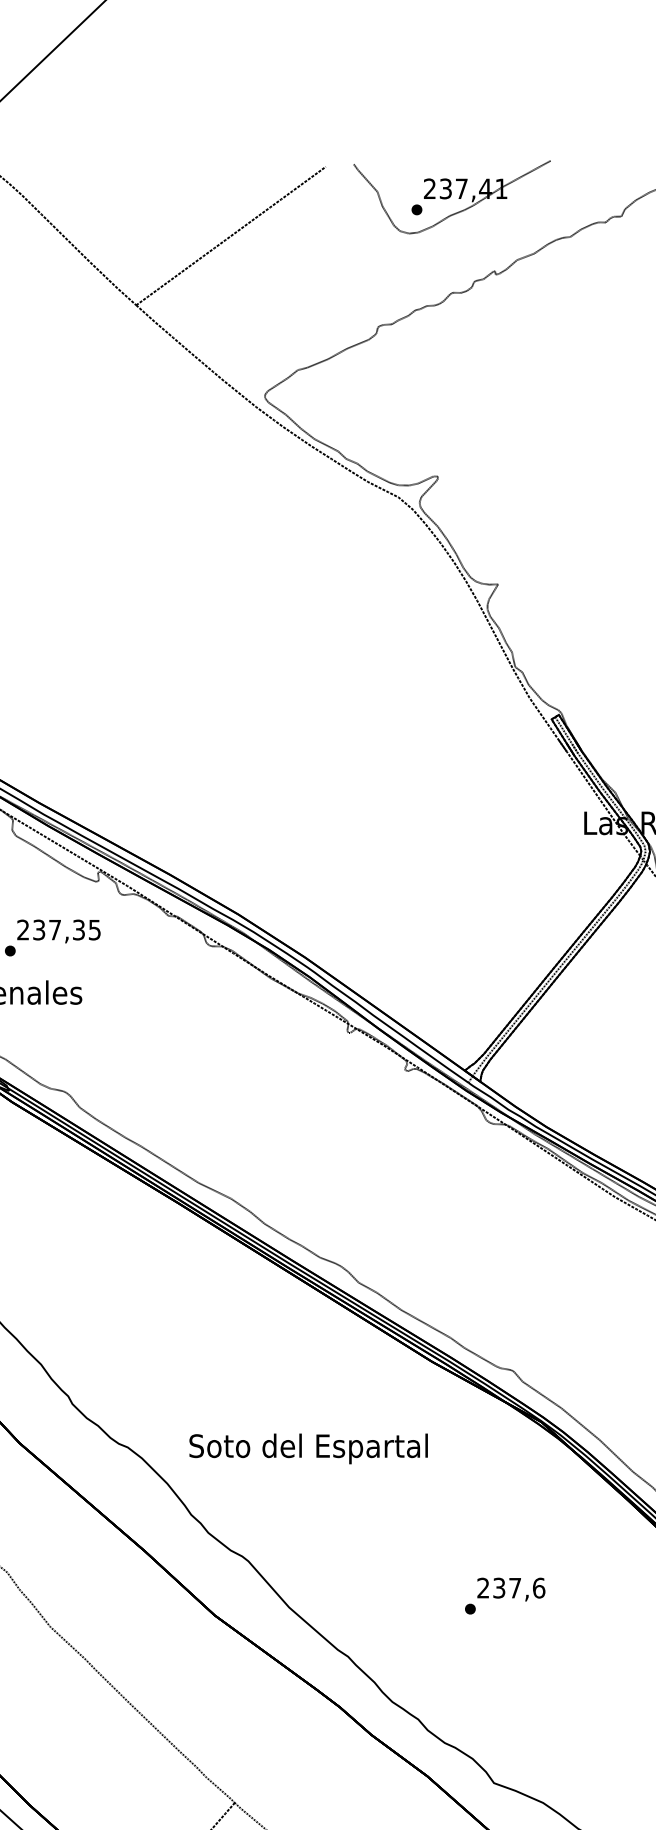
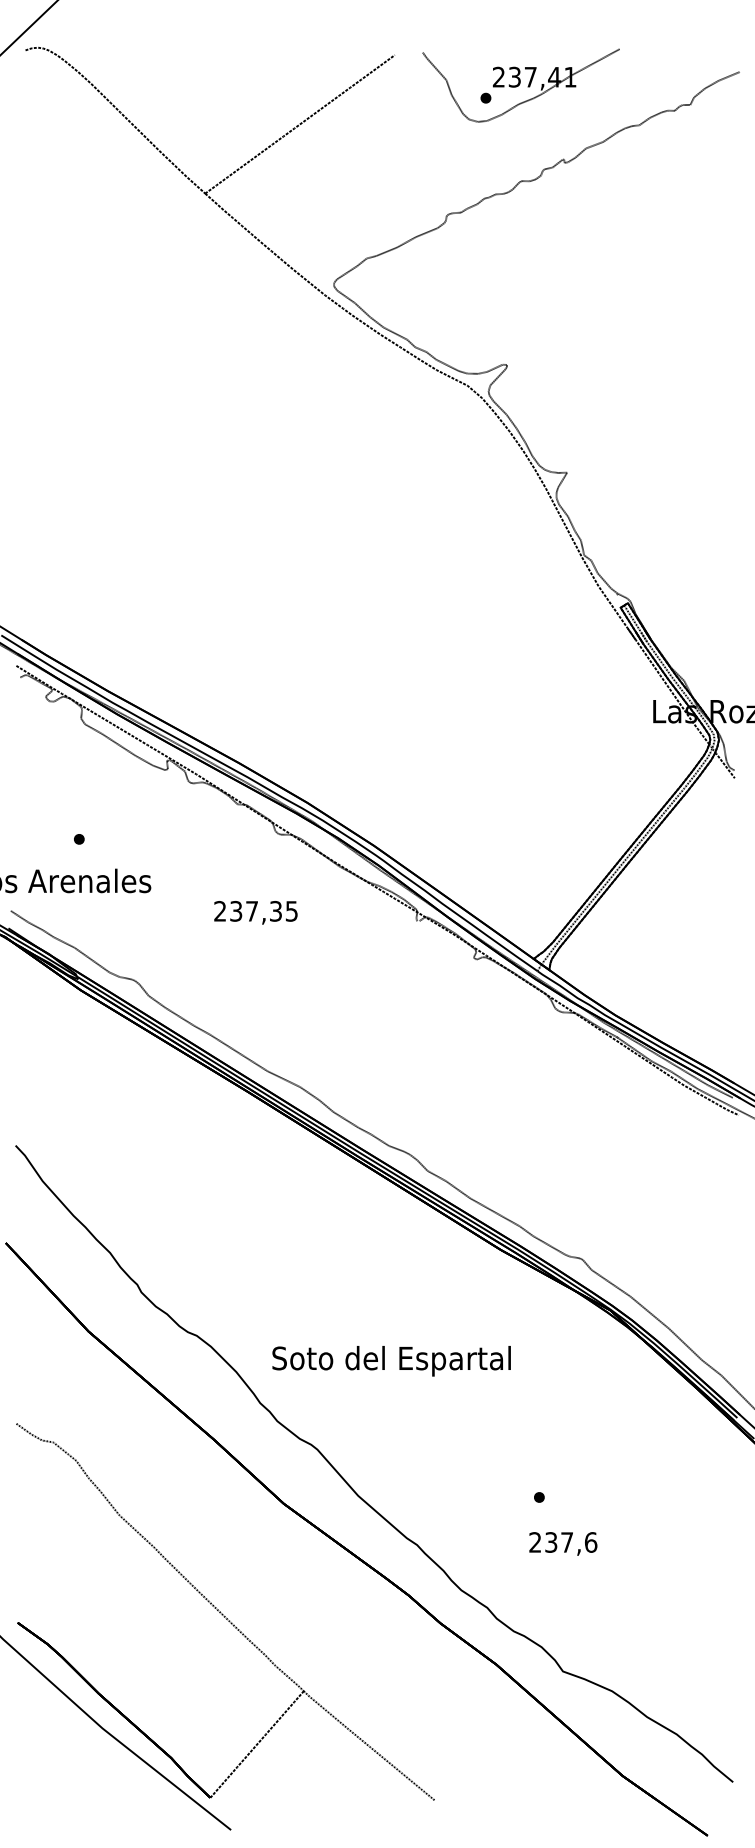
text: (58, 931) -> (255, 912), moved
text: (308, 1449) -> (391, 1361), moved
text: (511, 1589) -> (563, 1543), moved

